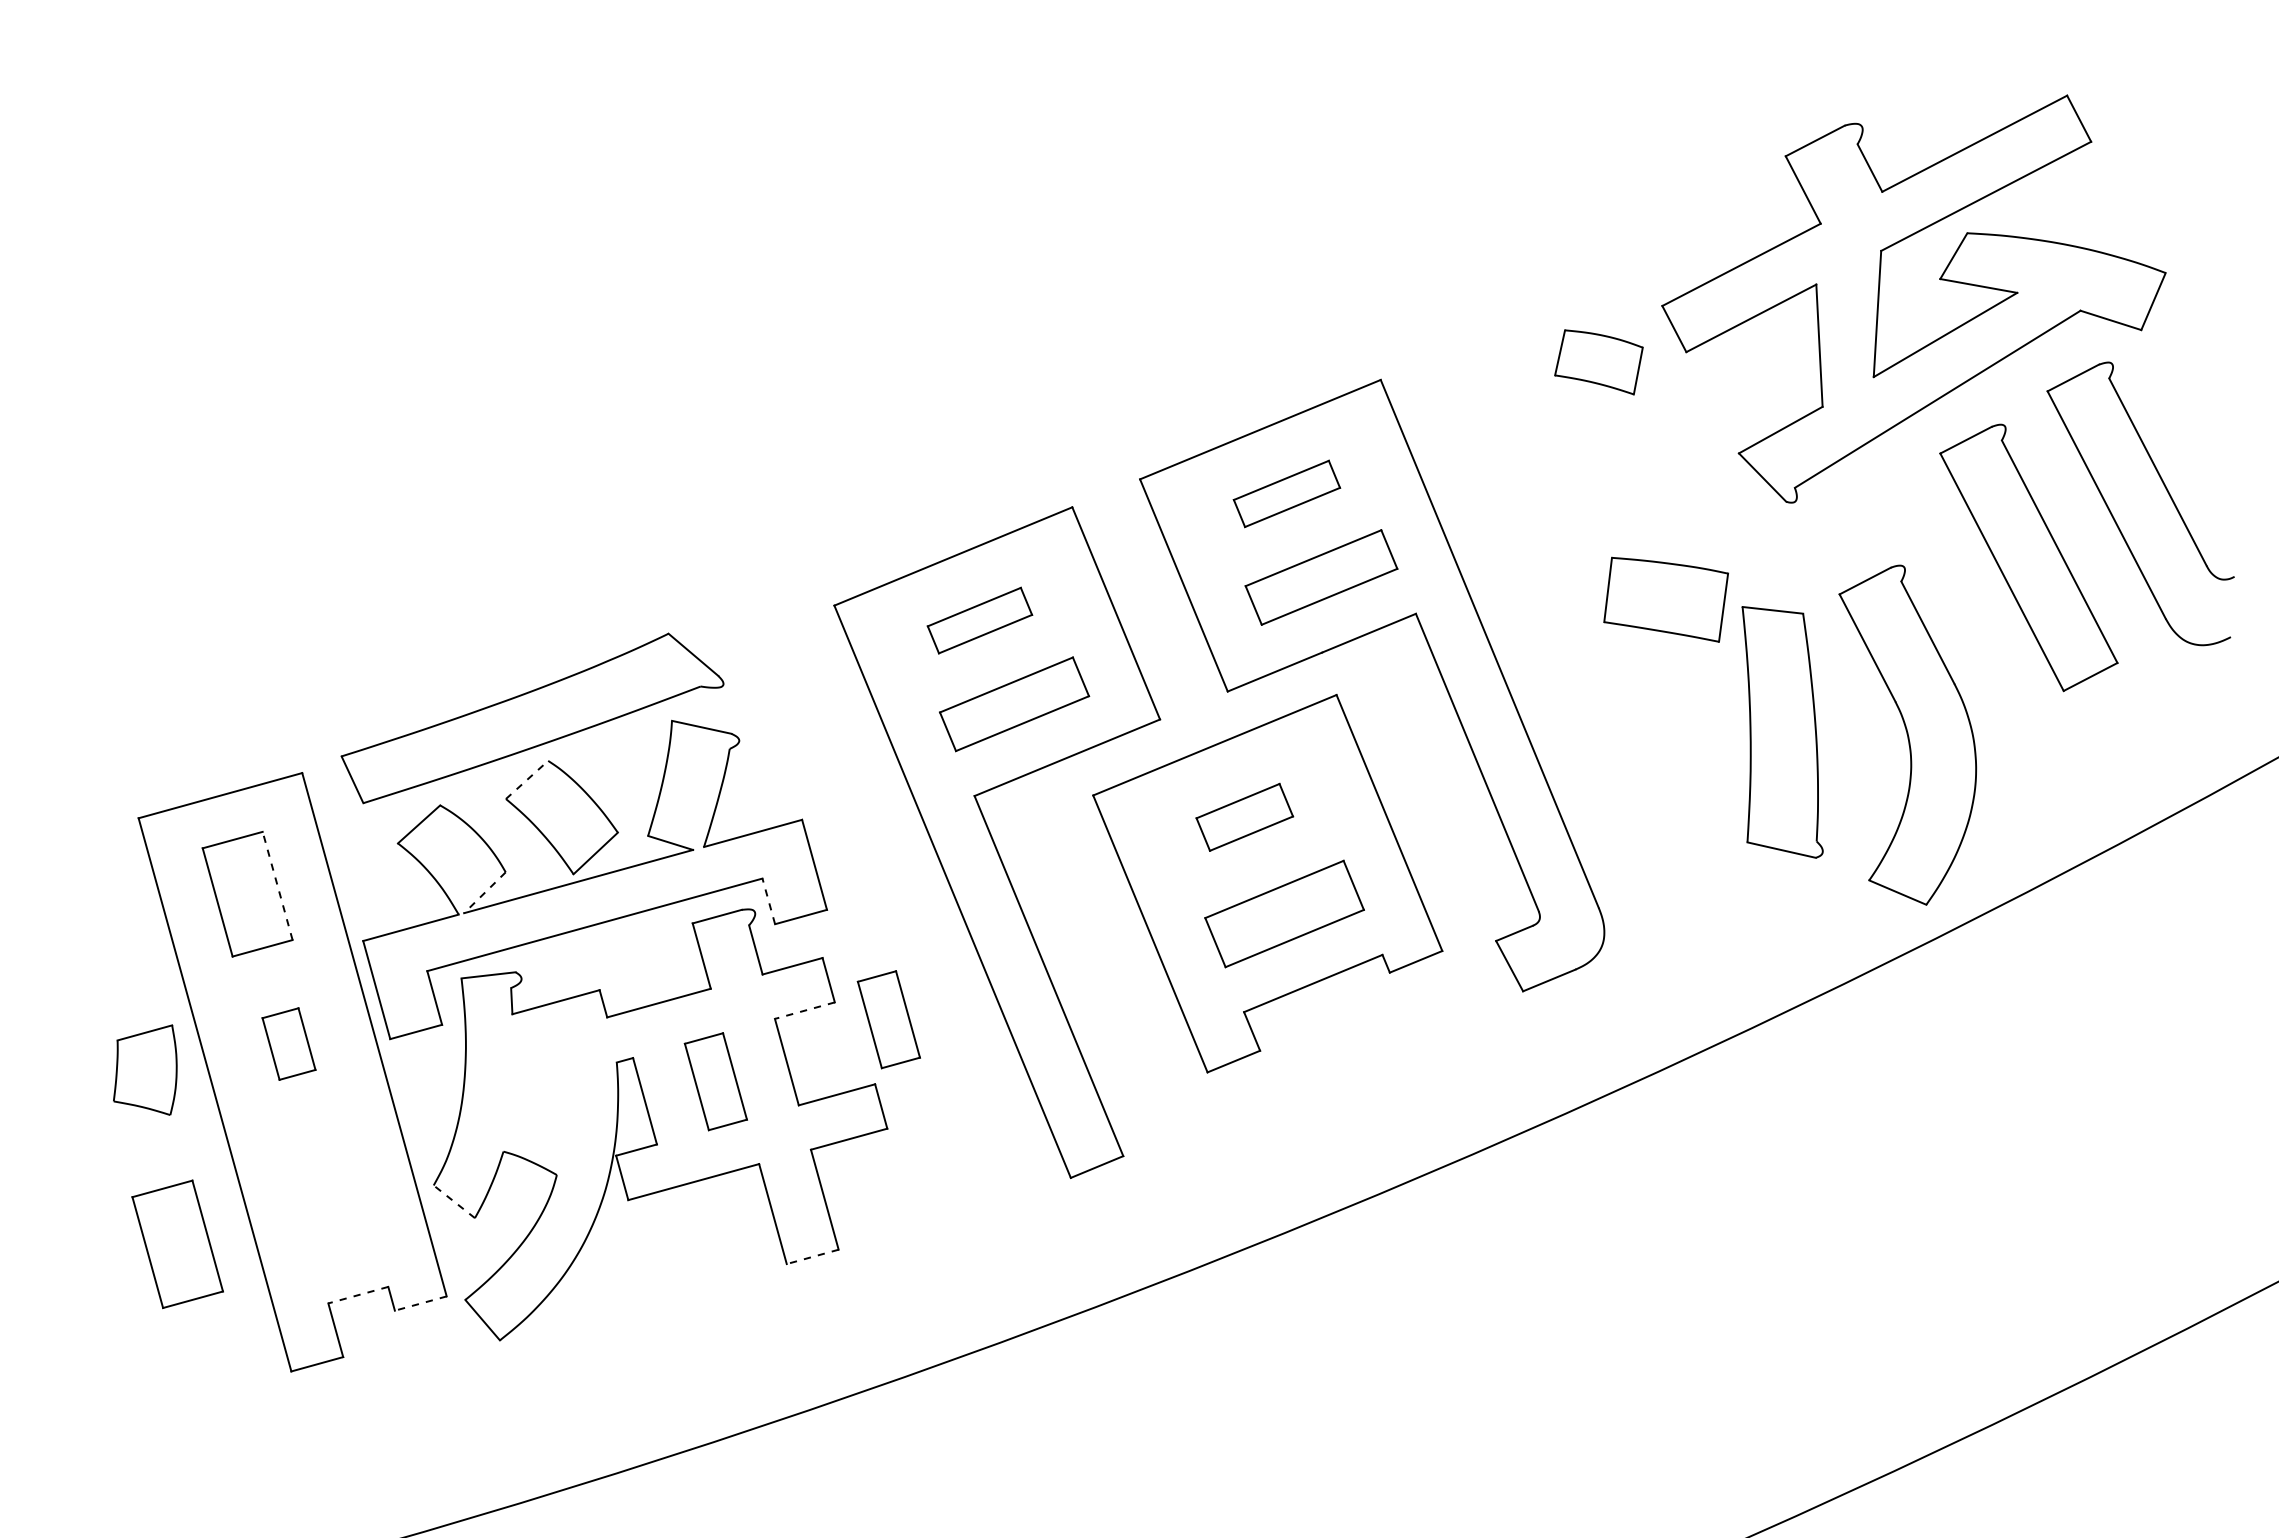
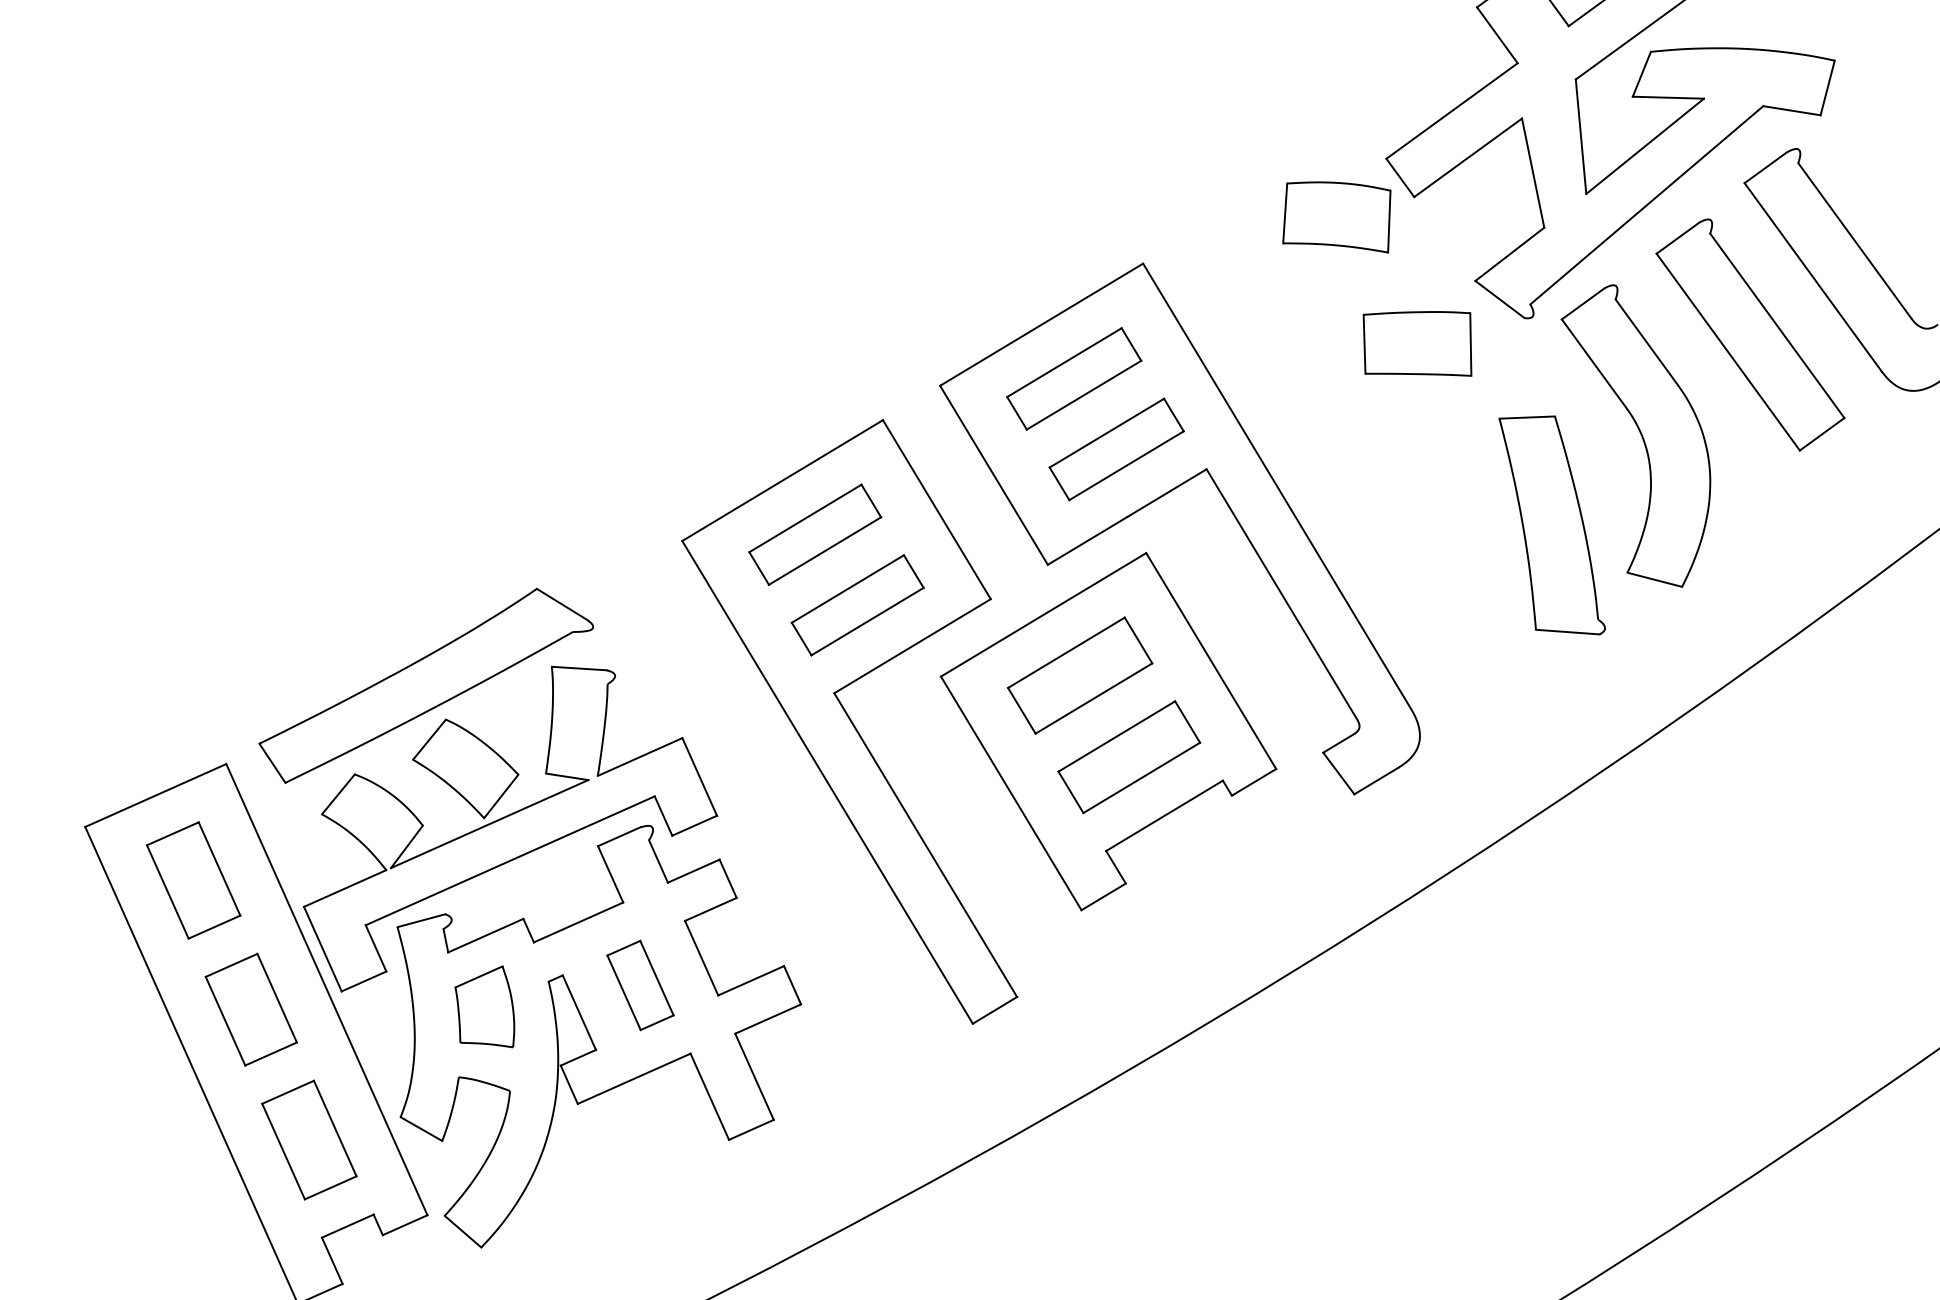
part: (1598, 362) -> (1336, 218), size x1.43
part: (1286, 493) -> (1073, 378), size x1.43
part: (1665, 599) -> (1417, 345), moved
part: (979, 620) -> (814, 534), size x1.43
part: (1907, 734) -> (1641, 436), moved
line: (527, 779) -> (429, 739), dashed -> solid
part: (1244, 817) -> (1080, 675), size x1.67
line: (277, 885) -> (219, 868), dashed -> solid
line: (484, 893) -> (406, 847), dashed -> solid
line: (768, 901) -> (663, 816), dashed -> solid
line: (804, 1010) -> (710, 909), dashed -> solid
part: (888, 1019) -> (787, 906), removed
part: (288, 1043) -> (250, 1009), size x1.67
part: (145, 1069) -> (484, 1009), moved
line: (453, 1201) -> (420, 1128), dashed -> solid
part: (177, 1244) -> (309, 1140), moved
line: (812, 1256) -> (751, 1129), dashed -> solid
line: (357, 1295) -> (347, 1226), dashed -> solid
line: (420, 1303) -> (404, 1225), dashed -> solid

